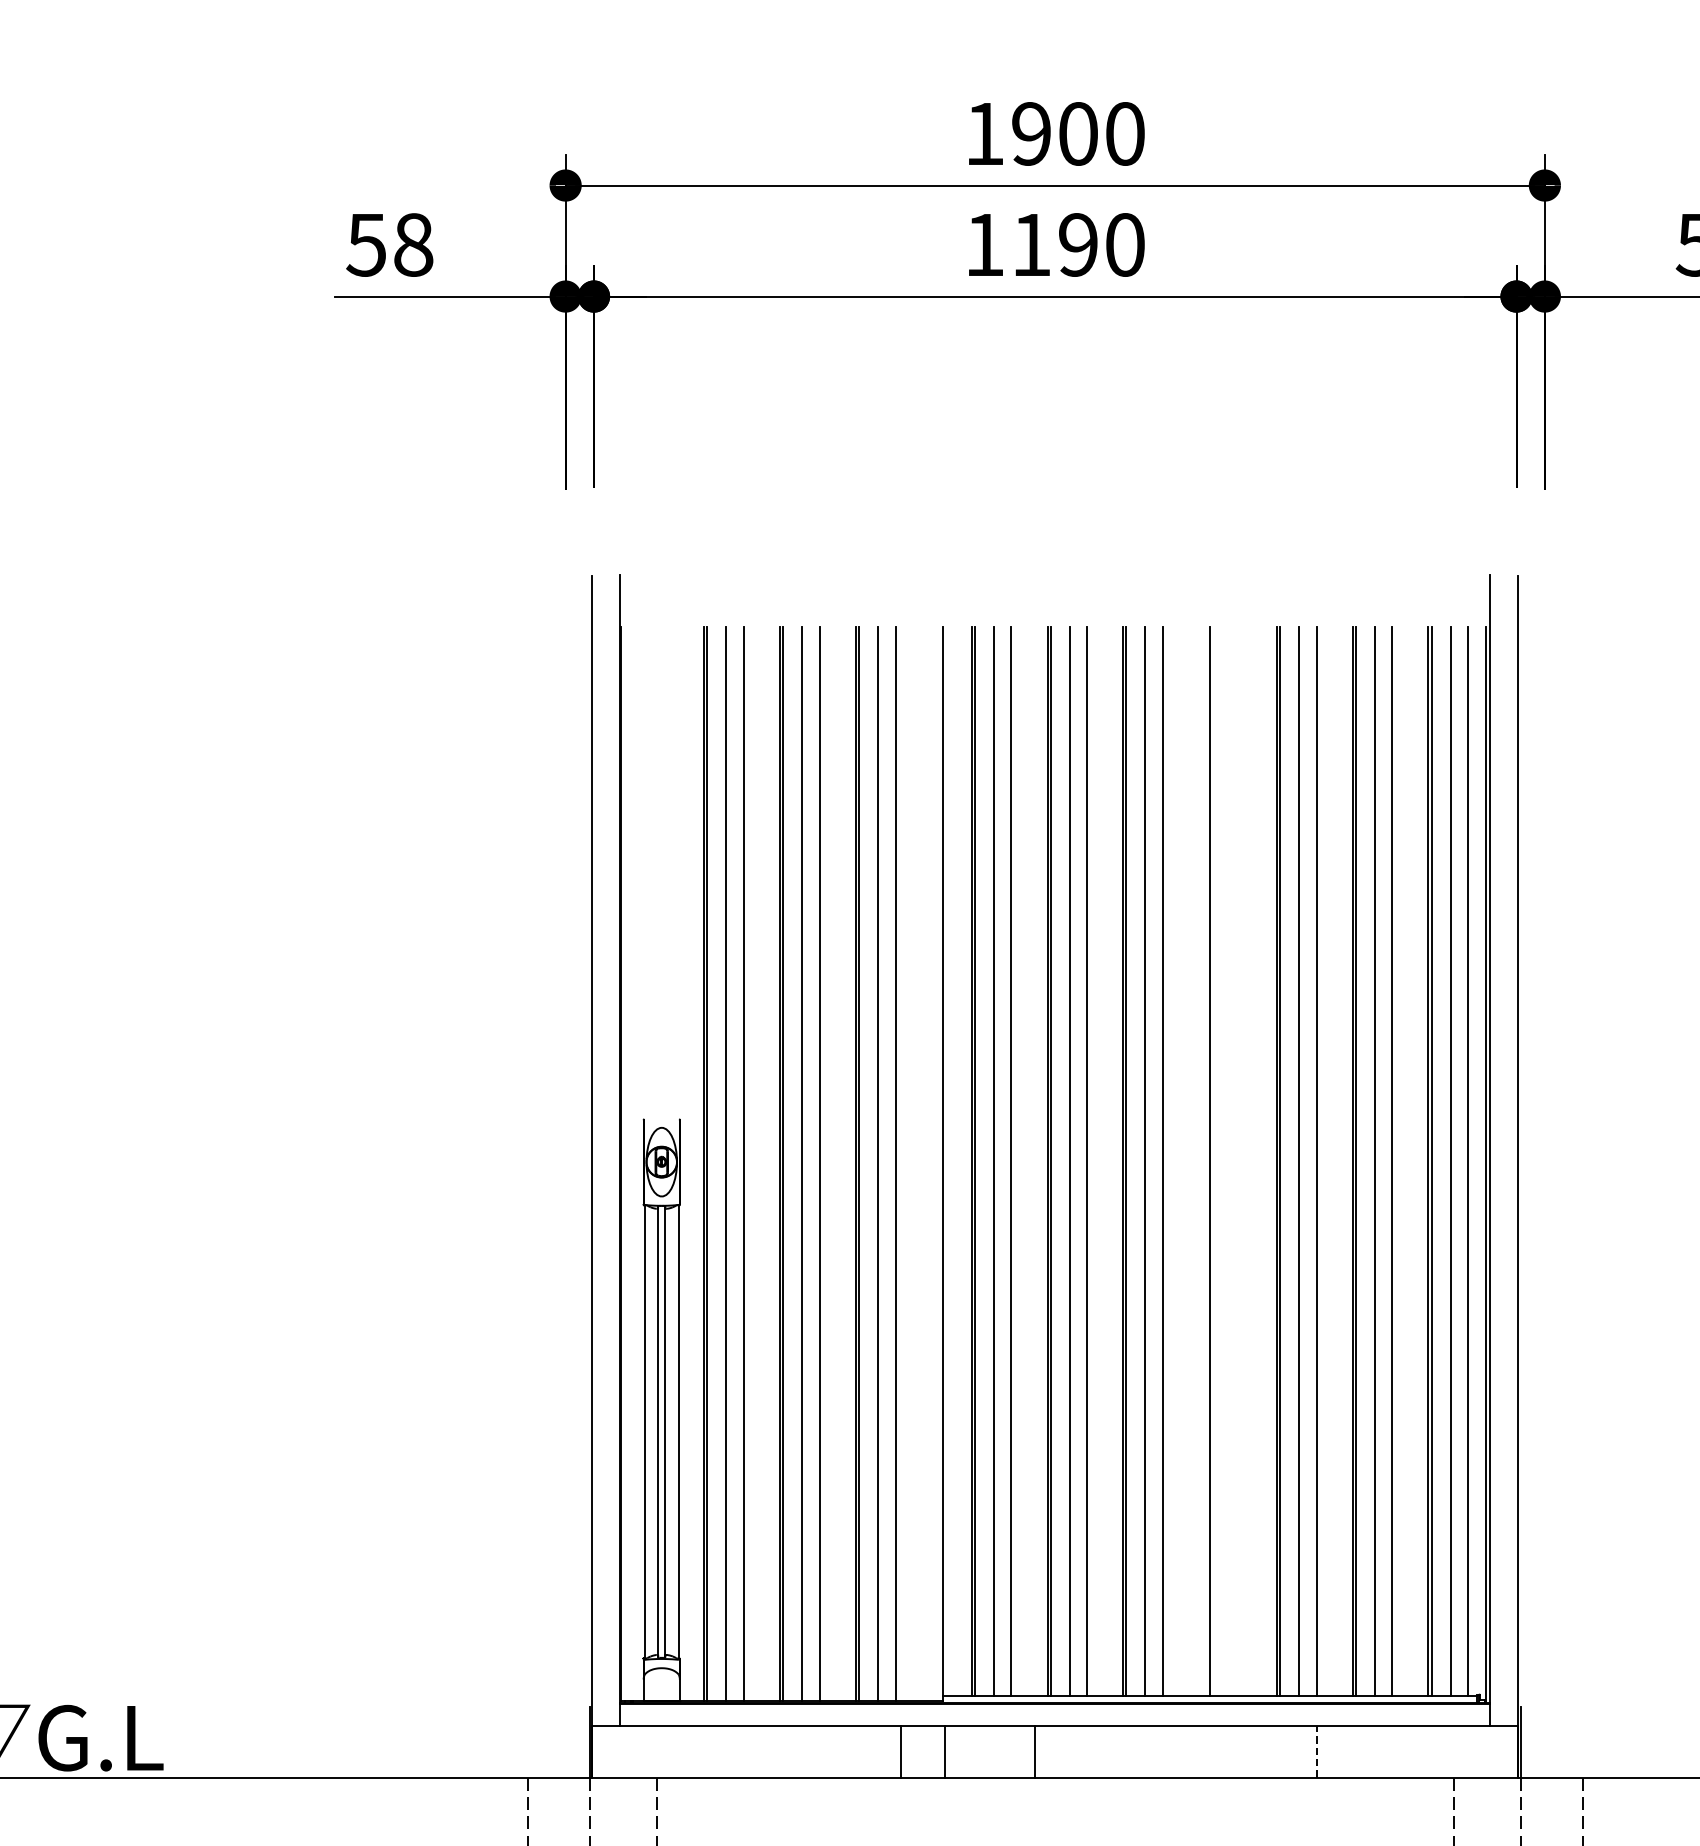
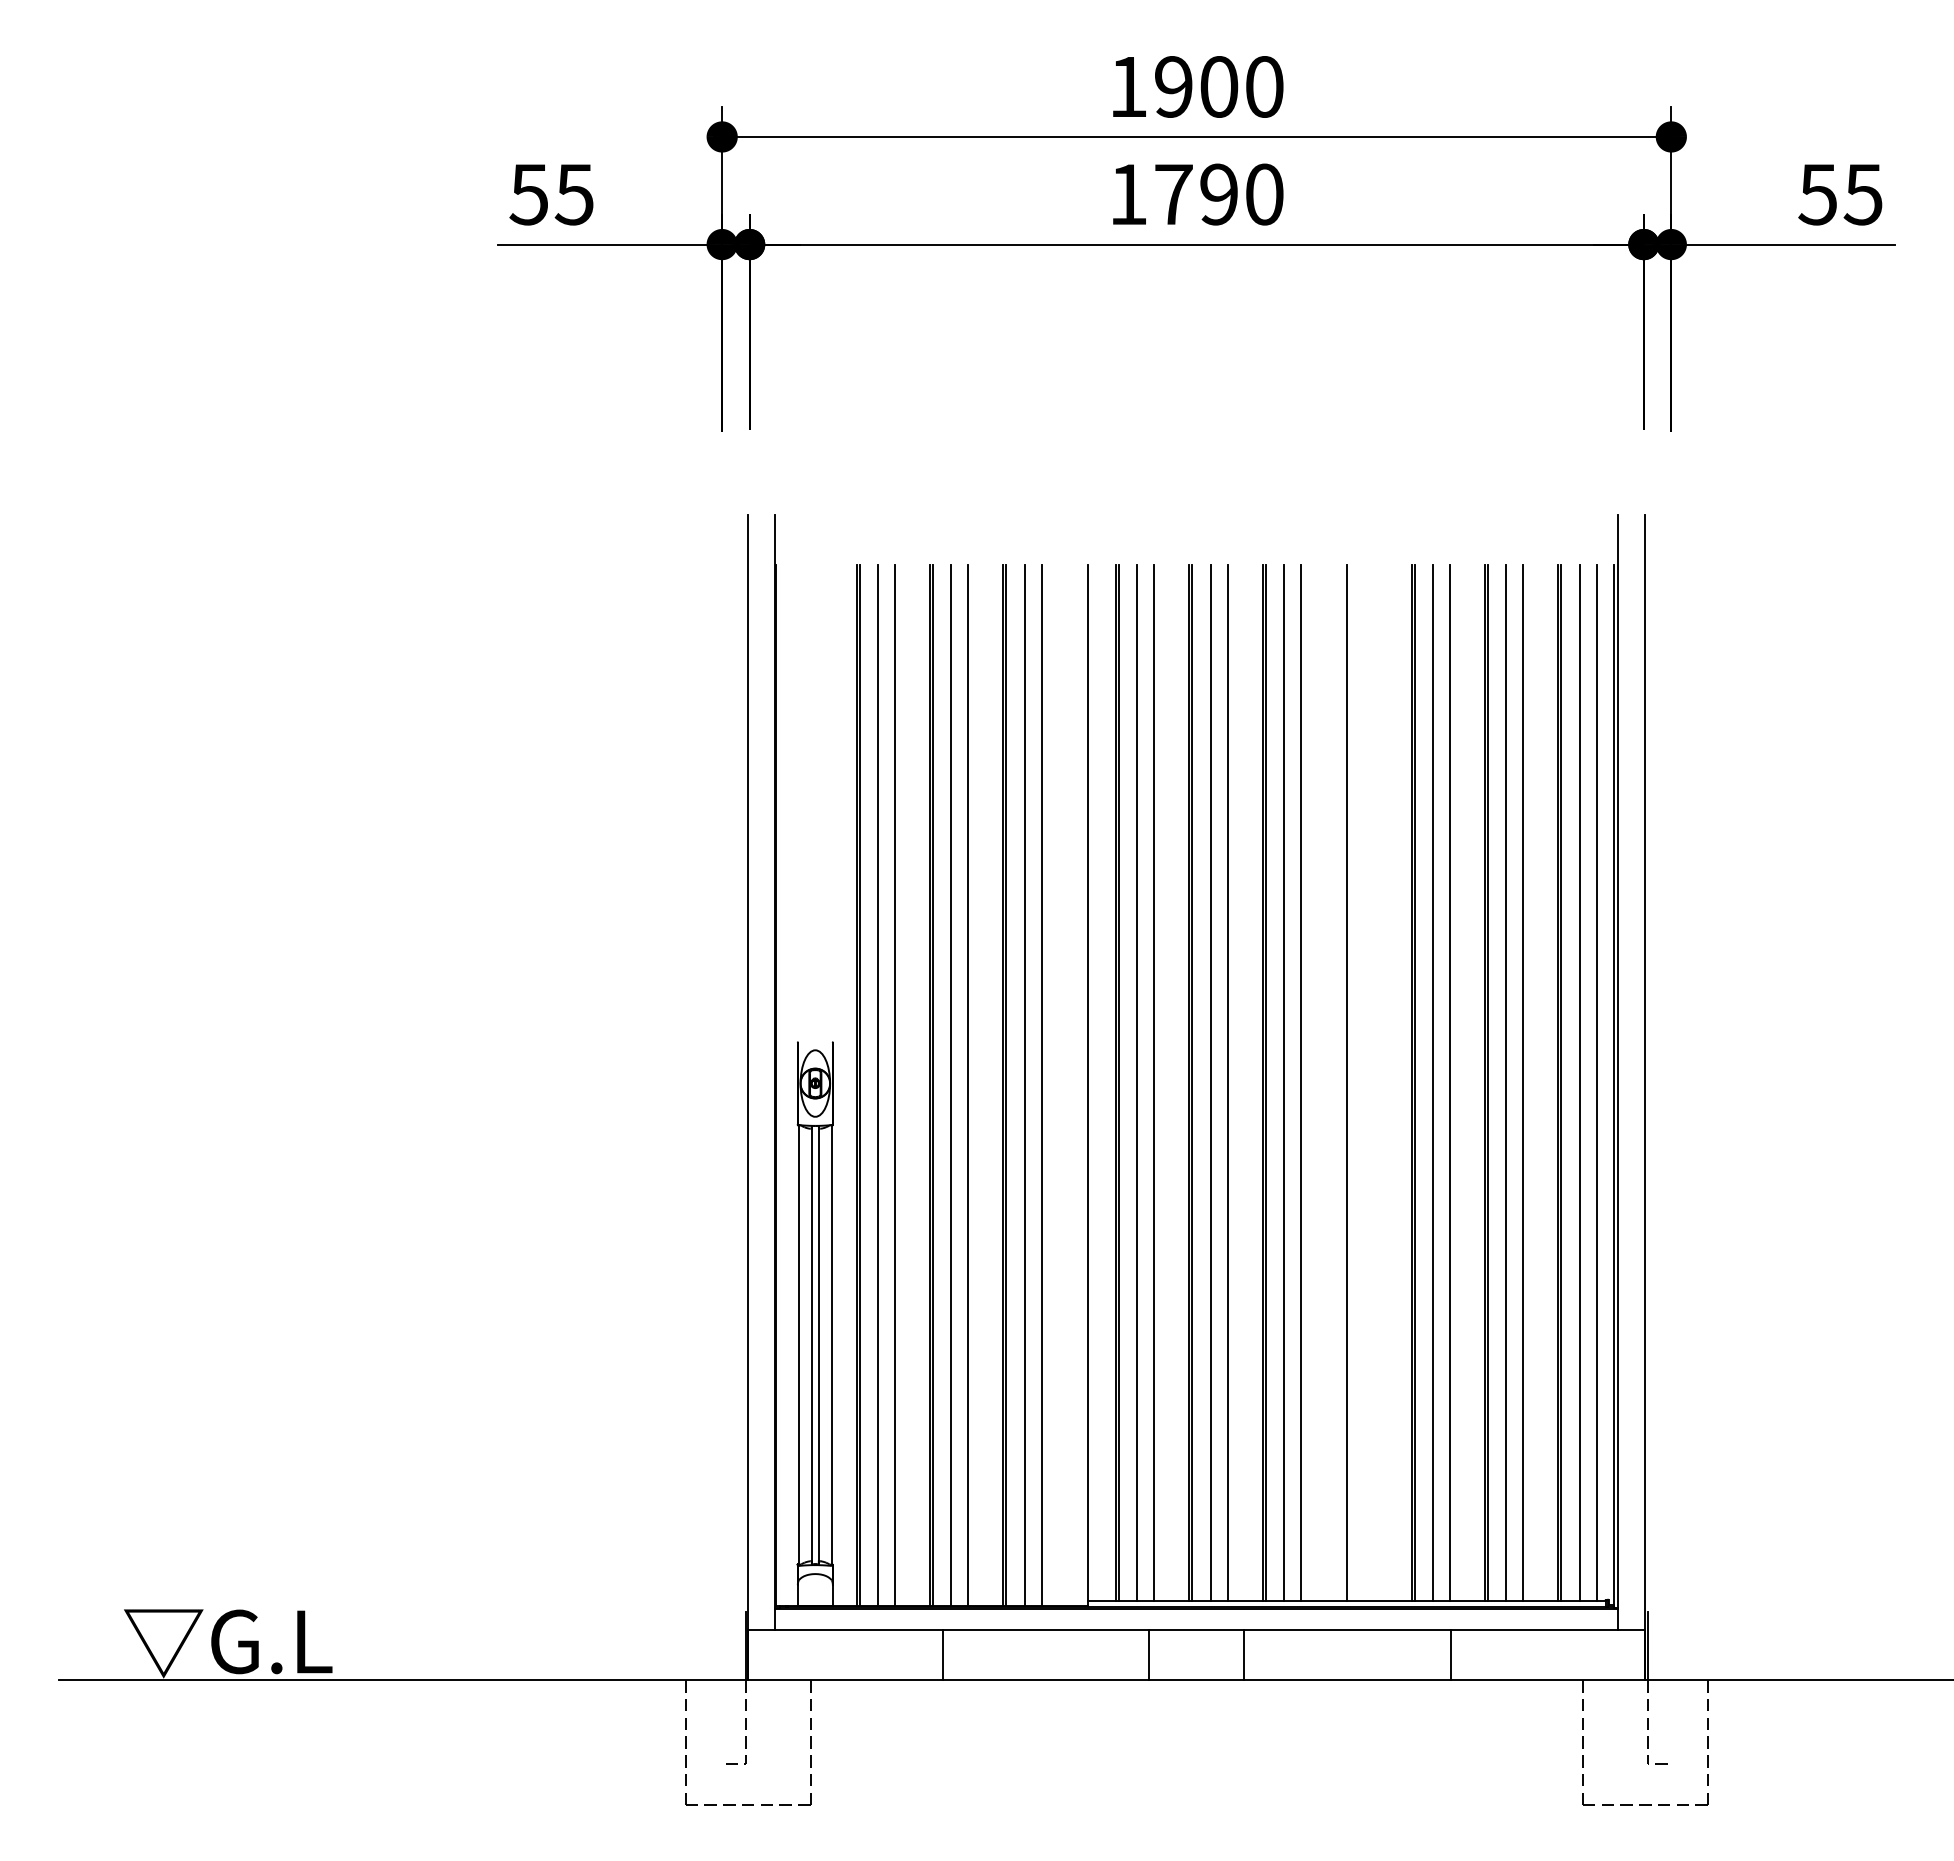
text: (412, 244) -> (573, 194), 58 -> 55
text: (1031, 244) -> (1173, 194), 1190 -> 1790
line: (900, 1752) -> (942, 1655), moved
line: (945, 1752) -> (1149, 1655), moved
line: (1035, 1752) -> (1244, 1655), moved
line: (1317, 1752) -> (1450, 1655), dashed -> solid

